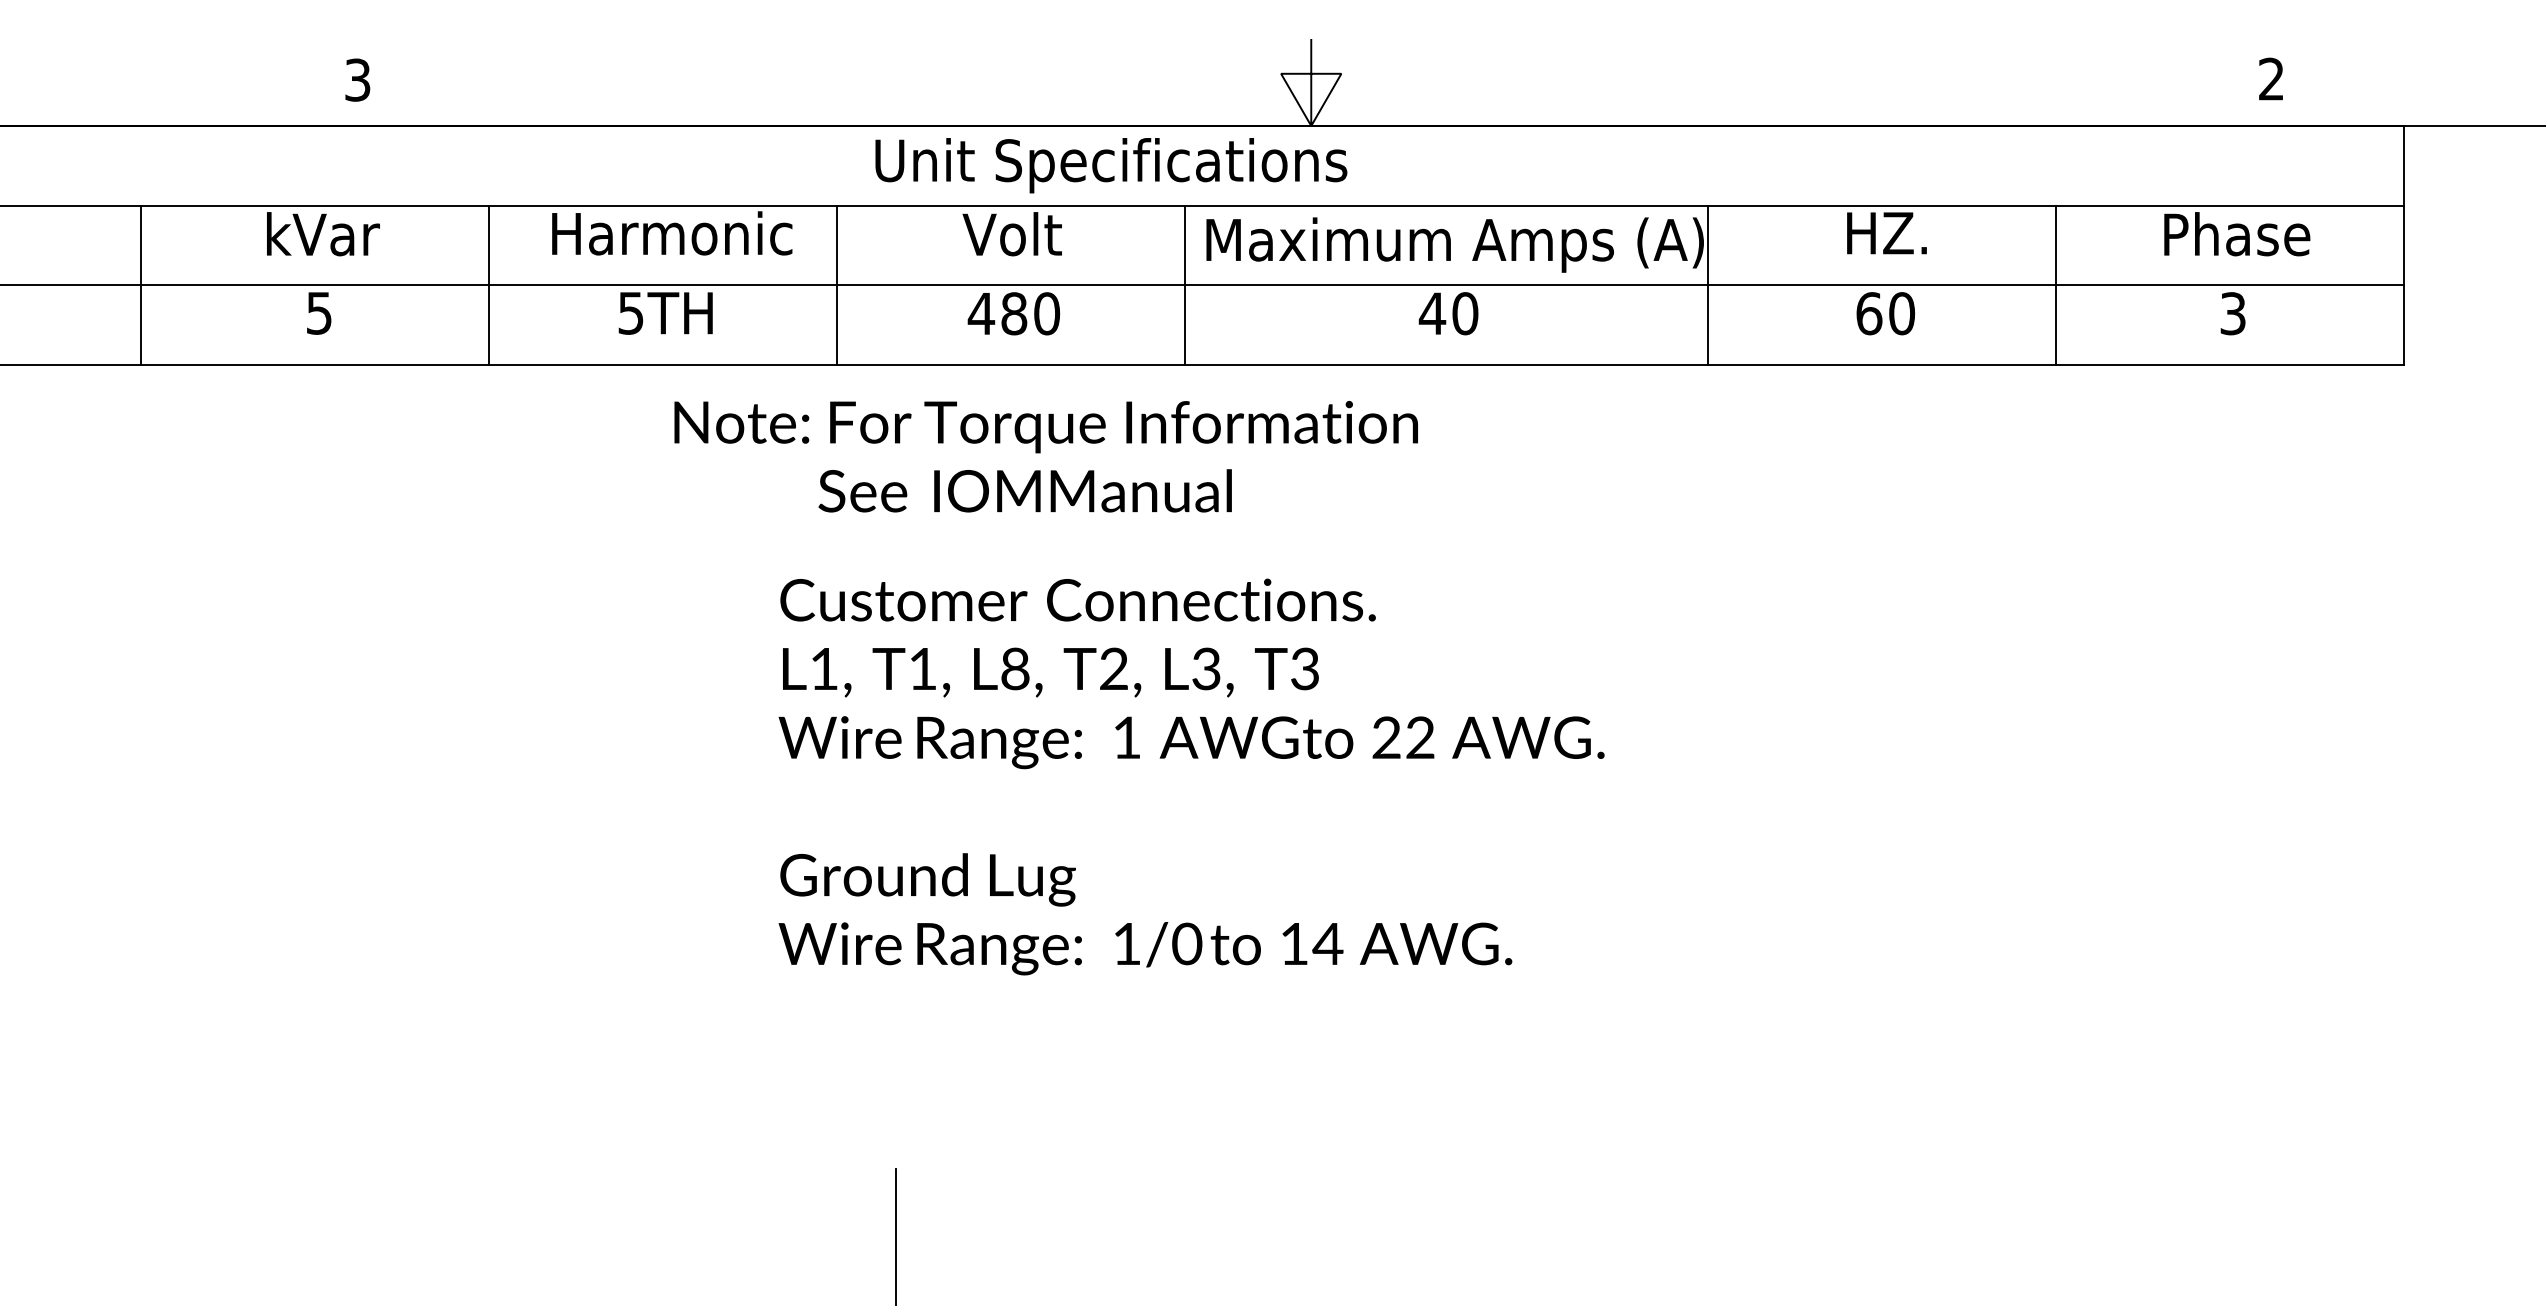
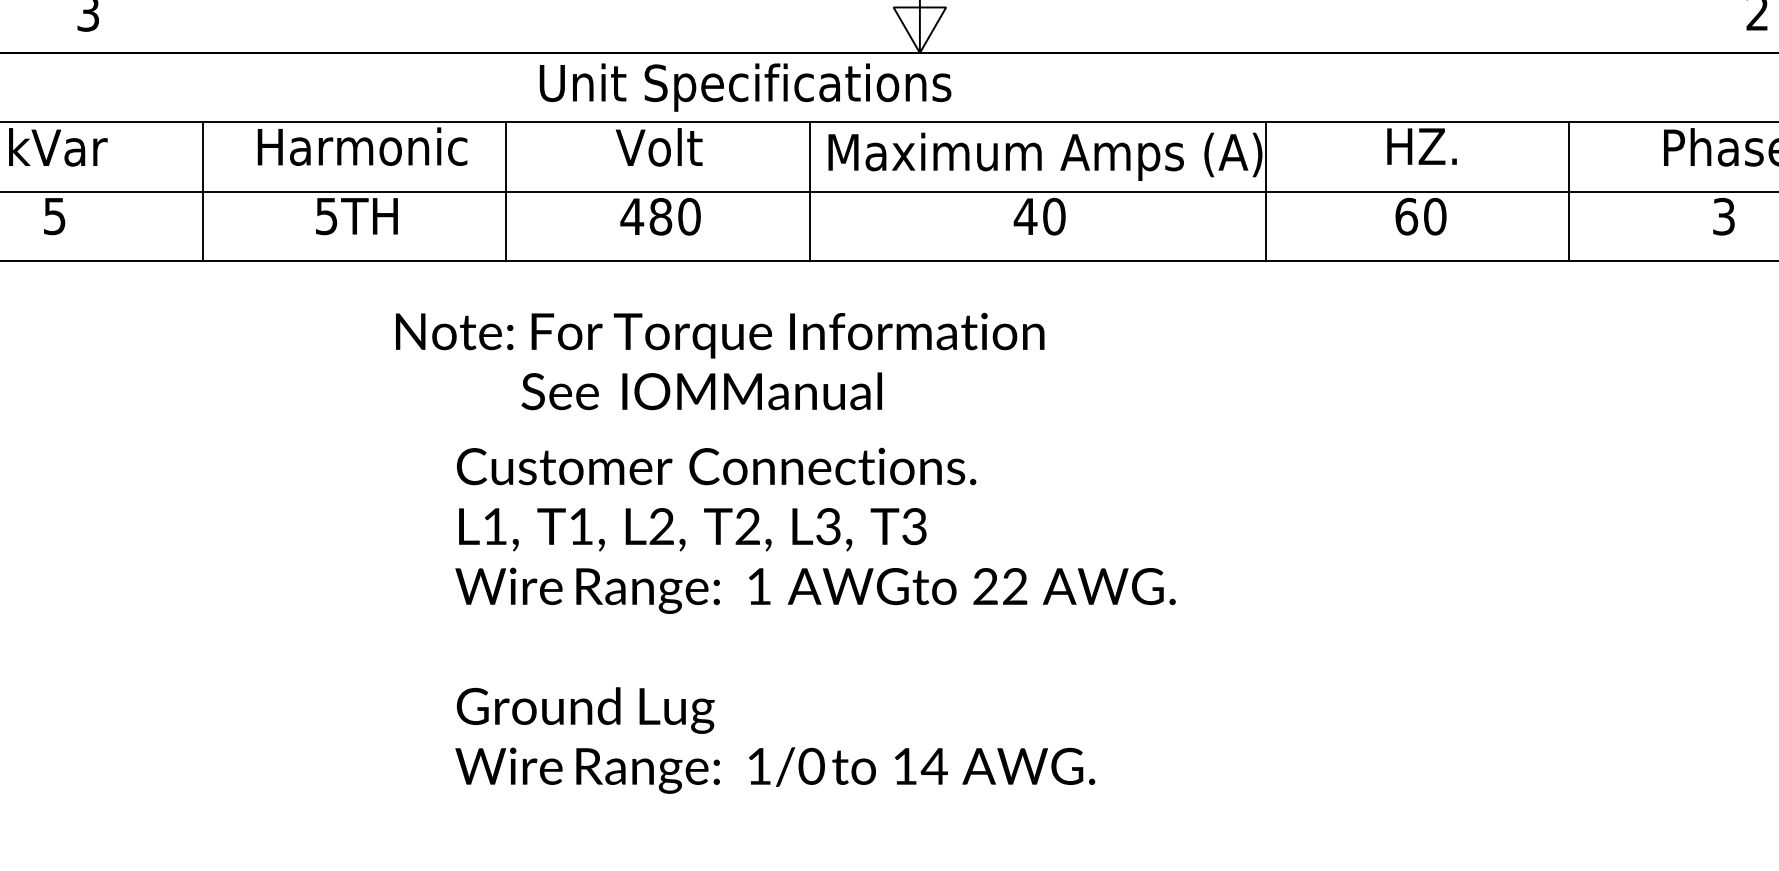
text: (1045, 456) -> (719, 361), moved
text: (1015, 669) -> (661, 527), L8, -> L2,

